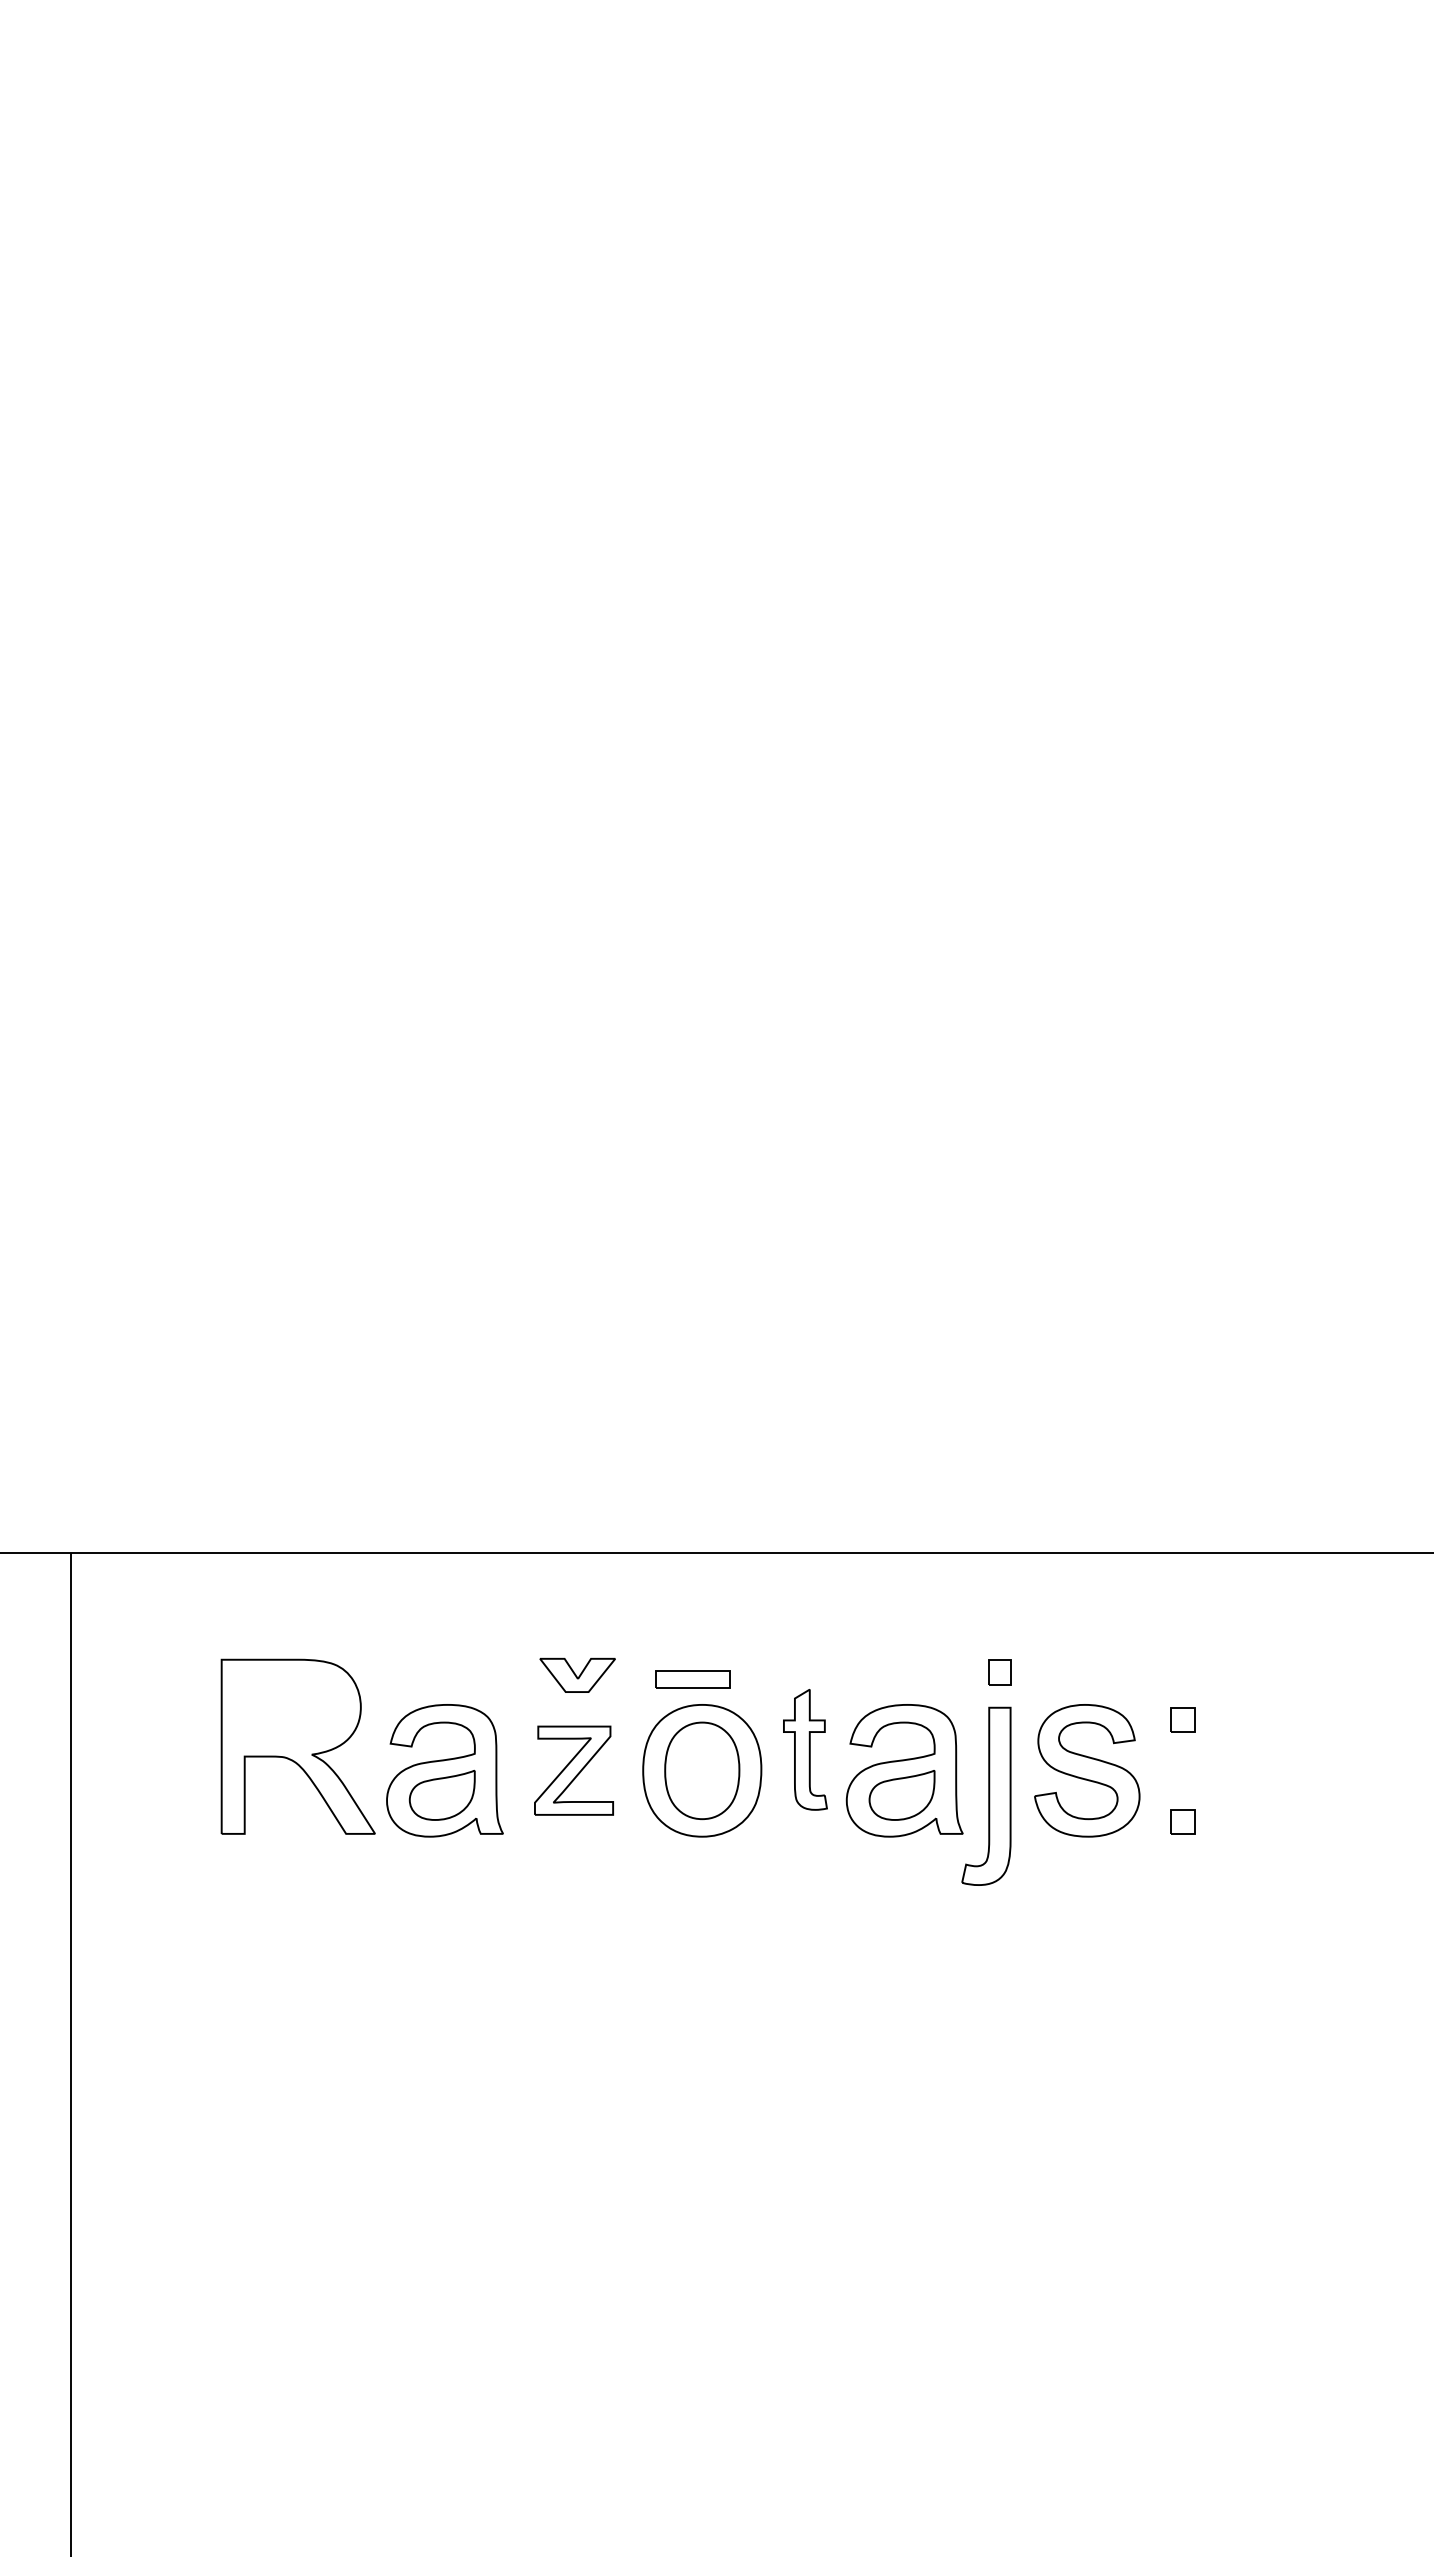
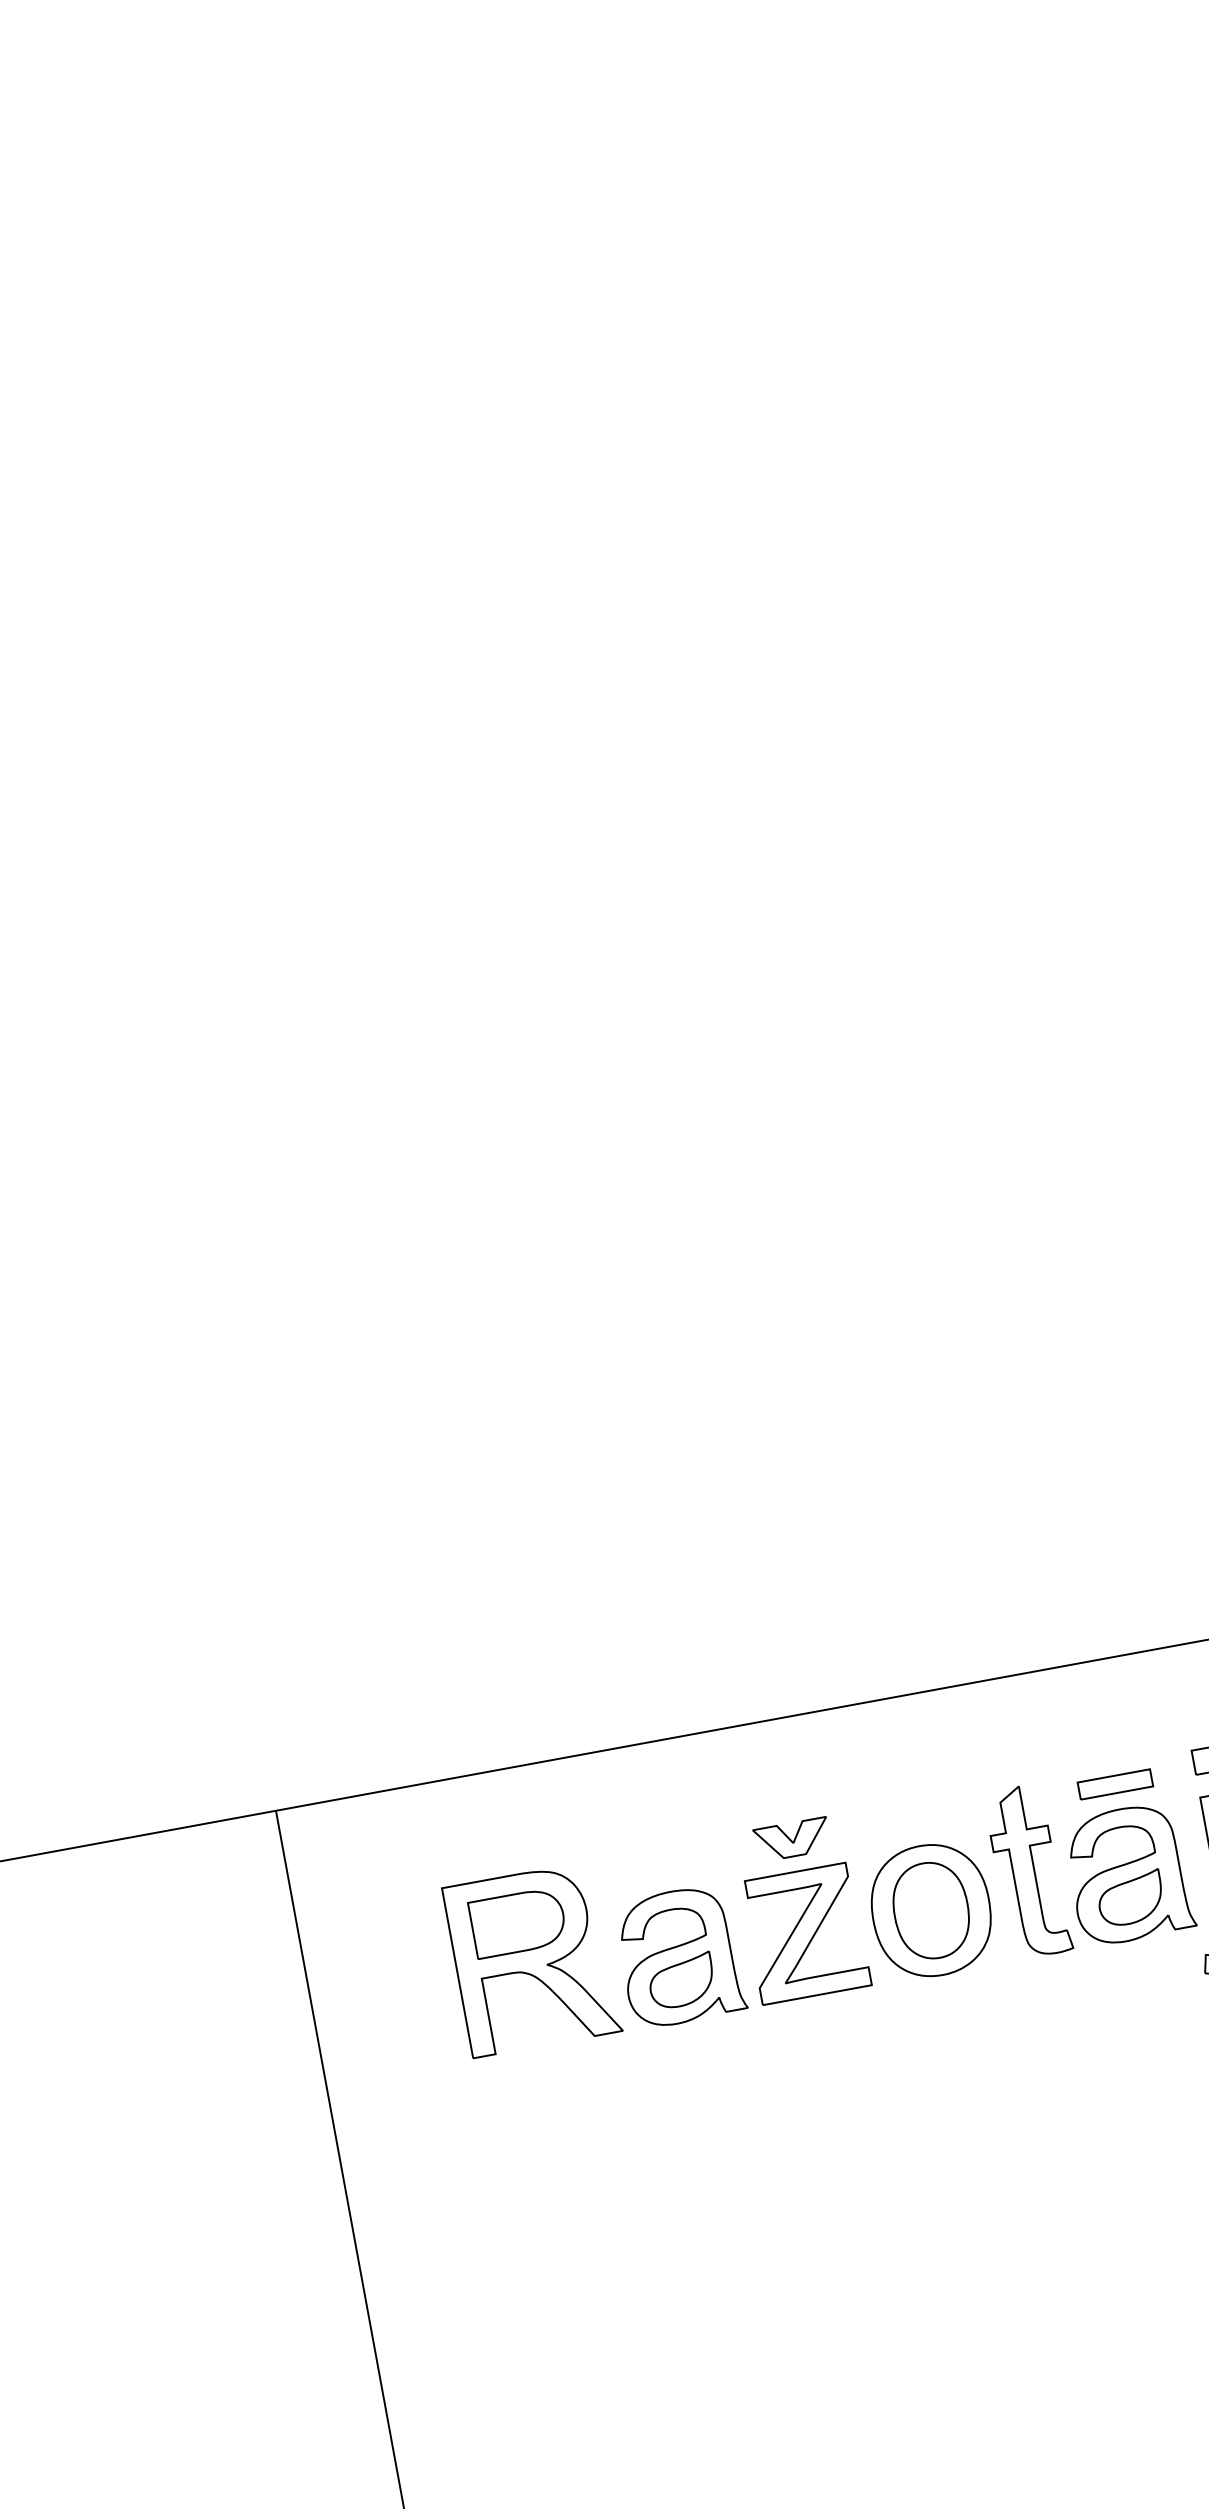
part: (692, 1679) -> (1115, 1784), moved
part: (290, 1707) -> (517, 1922), added
part: (805, 1749) -> (1028, 1871), size x1.43
part: (573, 1770) -> (805, 1933), size x1.43

